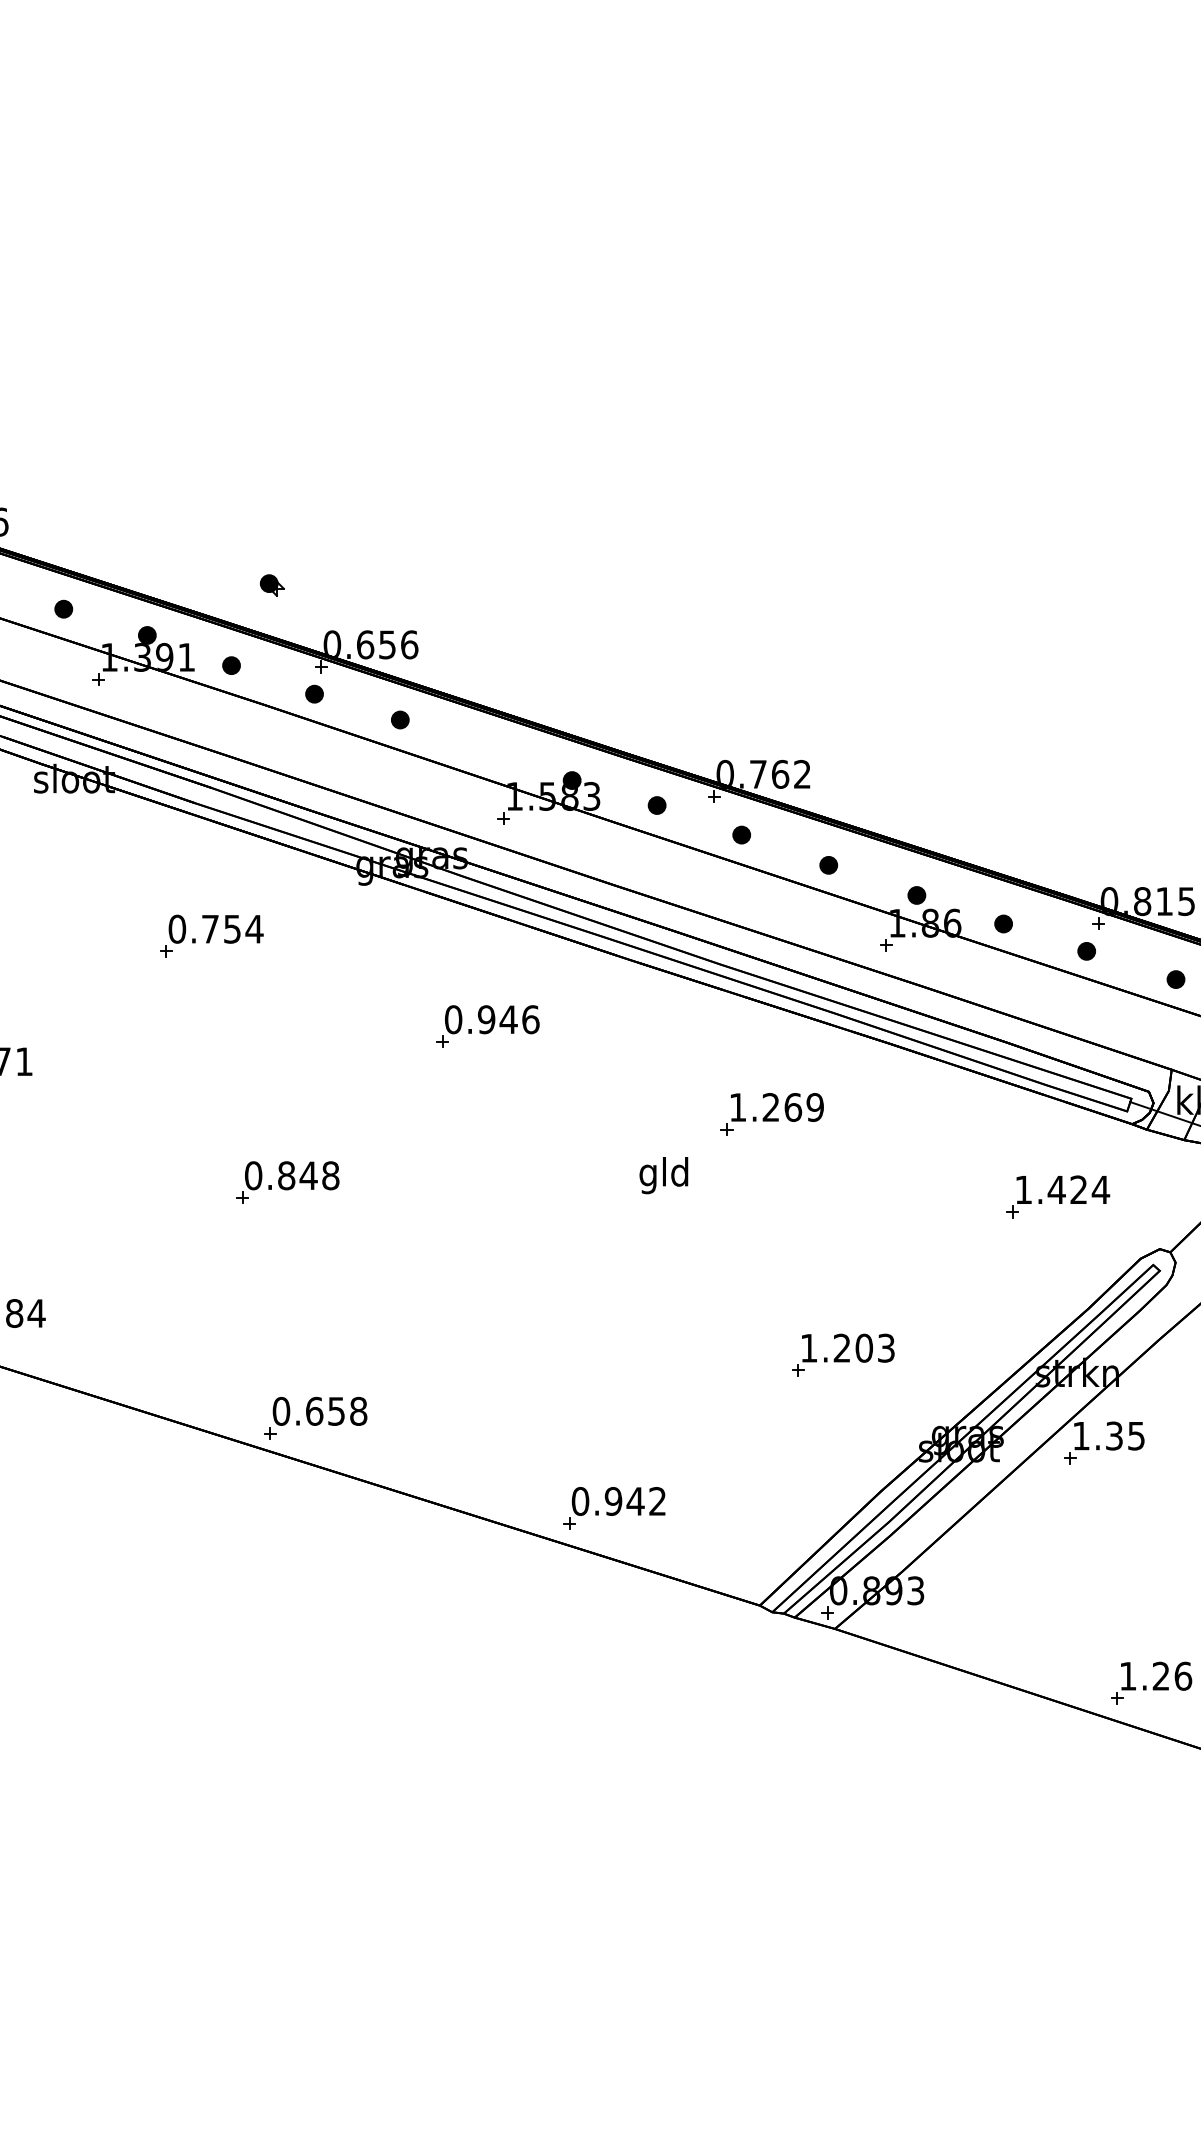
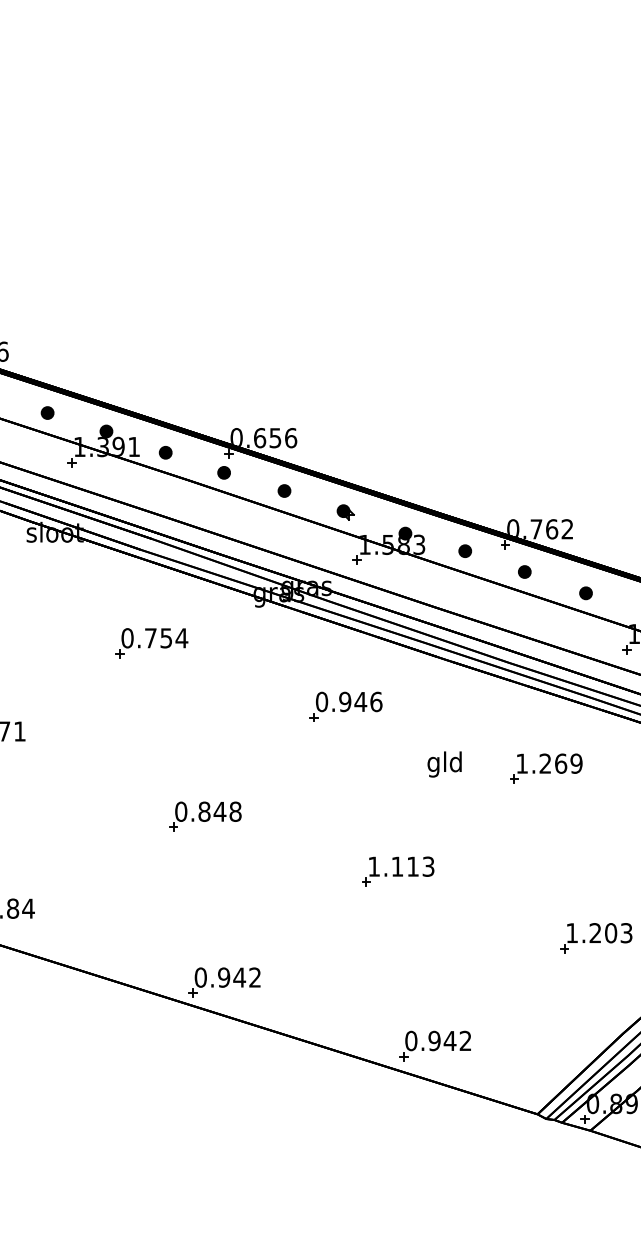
part: (271, 585) -> (345, 512), moved
text: (663, 1175) -> (444, 764), moved
part: (561, 1260) -> (397, 871), added
text: (336, 1410) -> (239, 976), 0.658 -> 0.942

